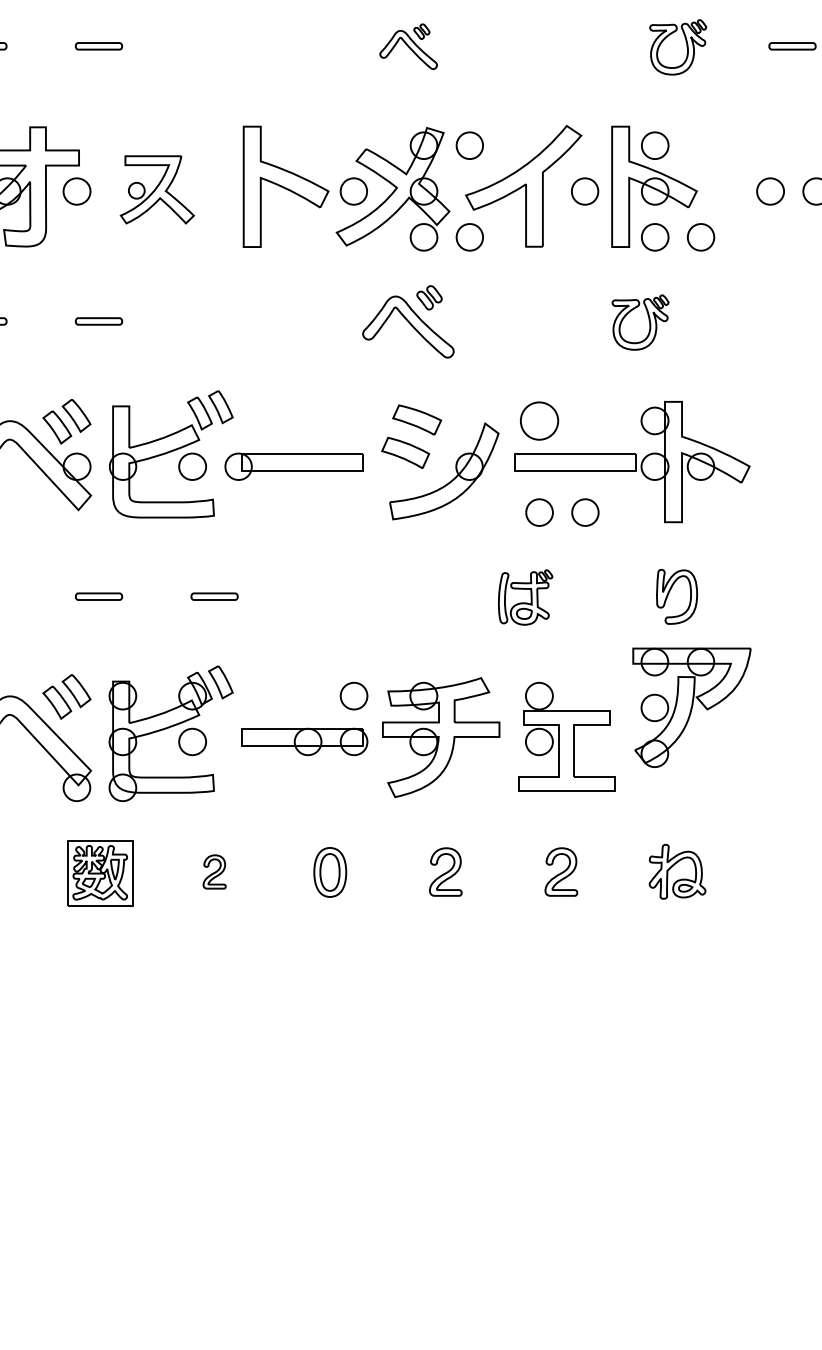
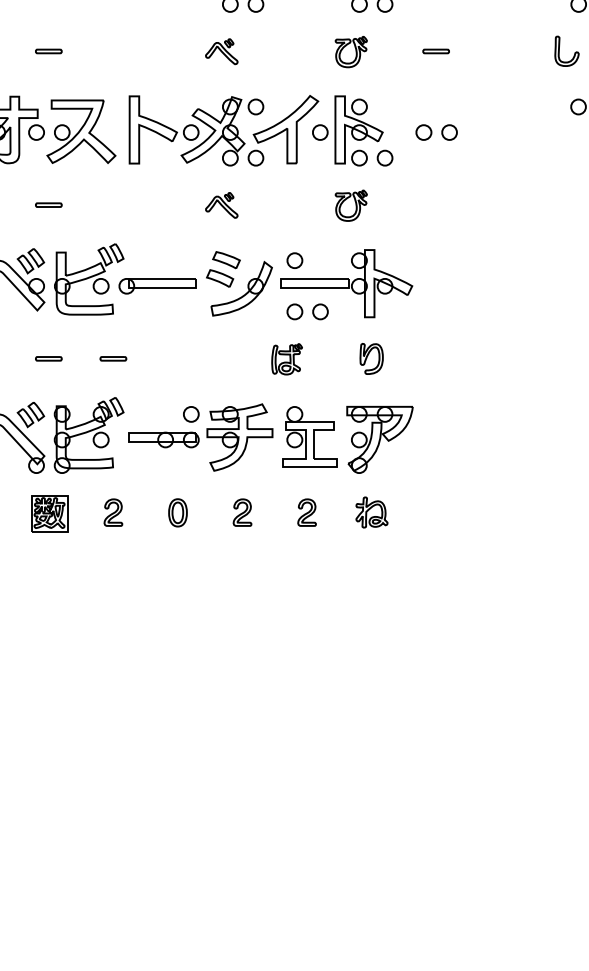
part: (676, 48) -> (350, 52), moved
part: (157, 189) -> (81, 131), size x1.67
part: (408, 322) -> (221, 205), size x0.62
part: (538, 420) -> (294, 260), size x0.71
part: (691, 707) -> (379, 439), moved
part: (214, 871) -> (113, 512), size x1.43

